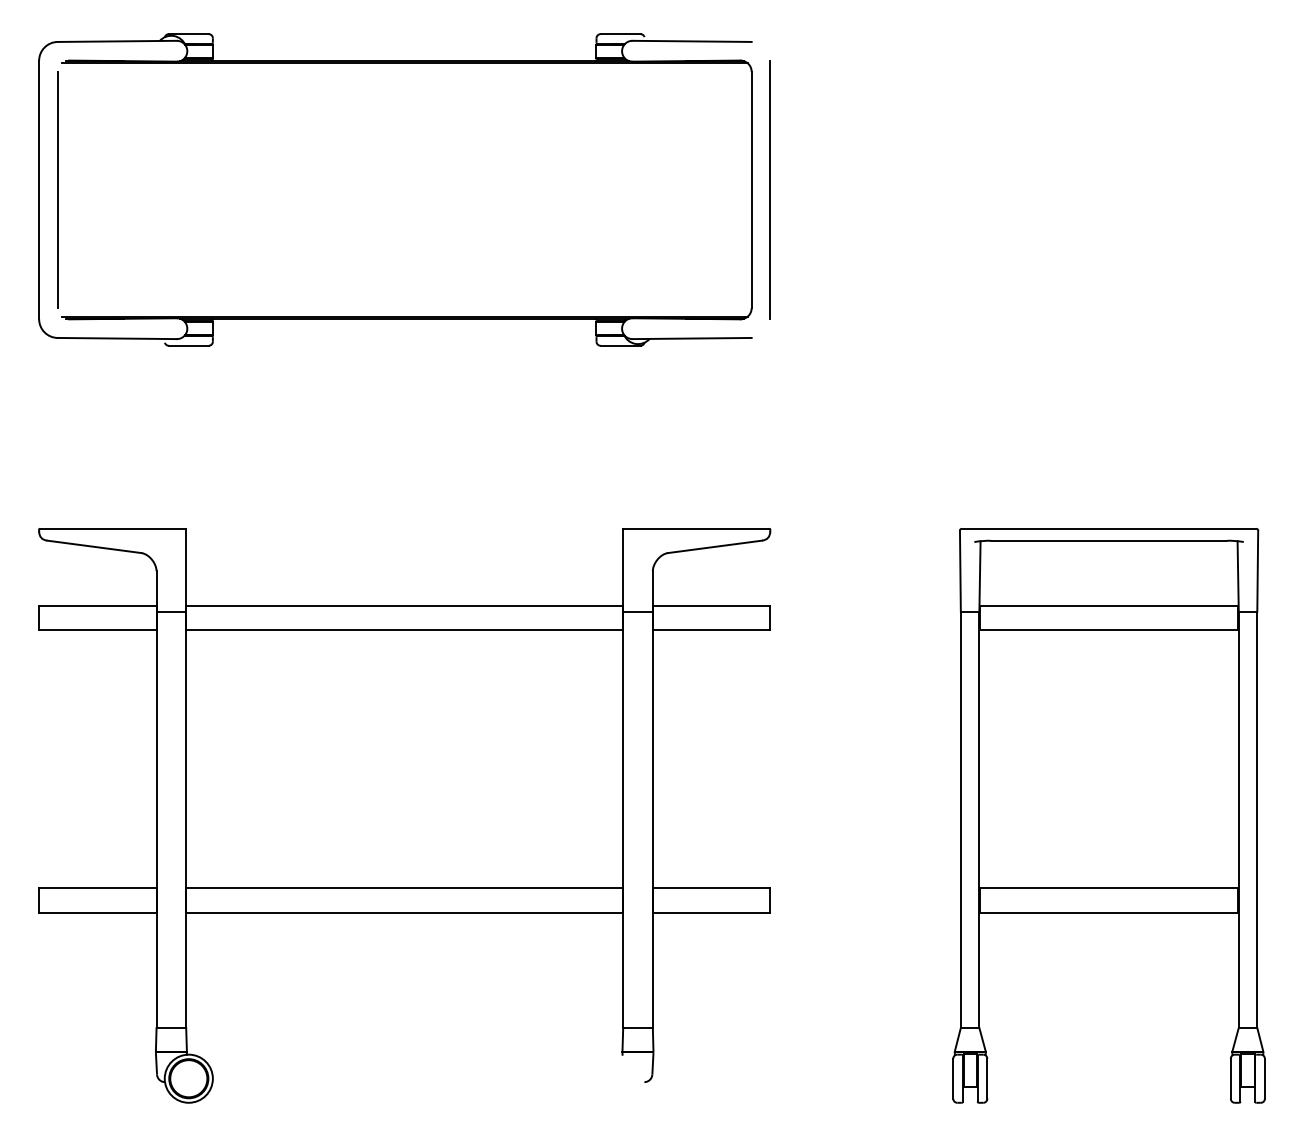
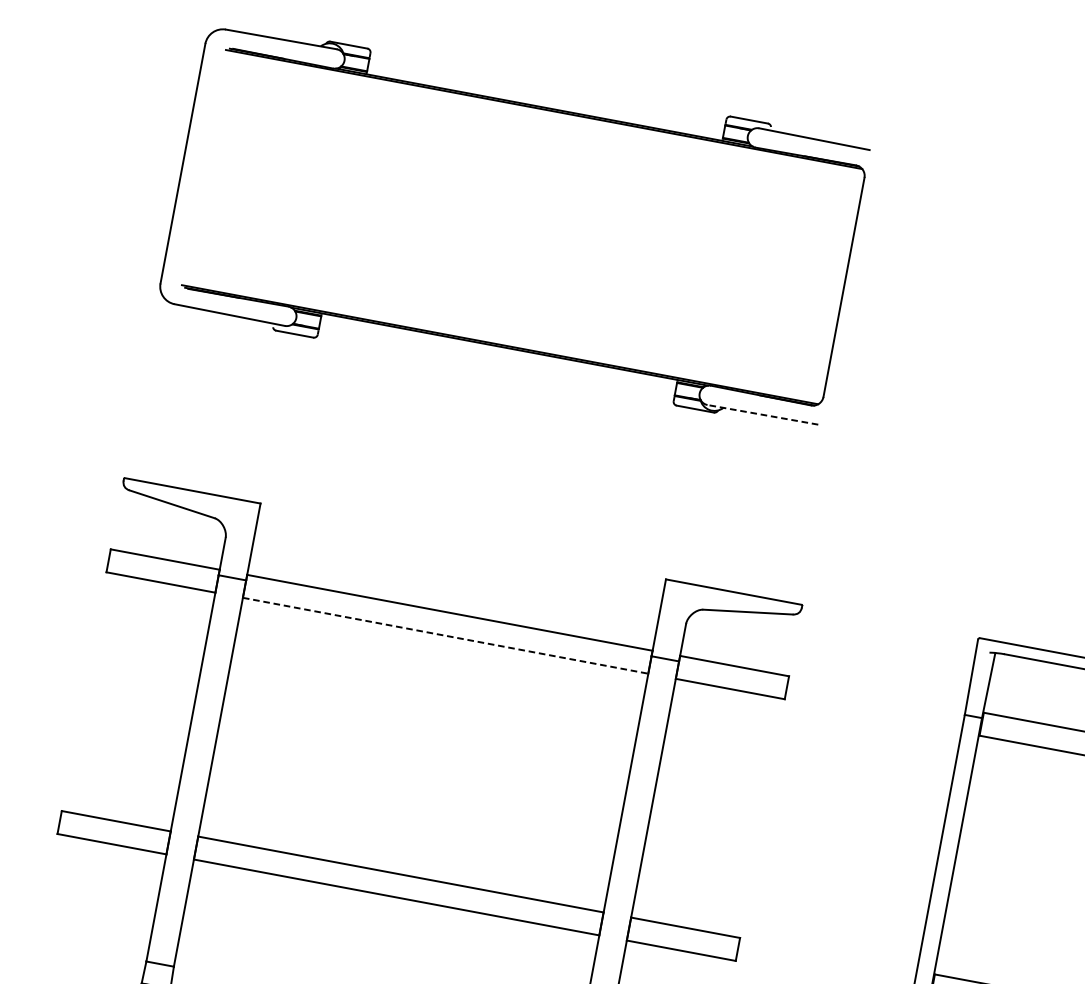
line: (57, 189) -> (200, 166), removed
line: (769, 189) -> (860, 290), removed
line: (692, 338) -> (763, 414), solid -> dashed
line: (405, 630) -> (446, 635), solid -> dashed

